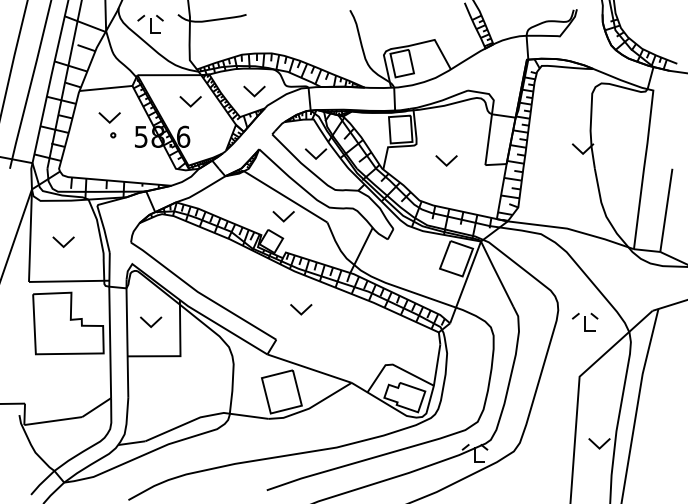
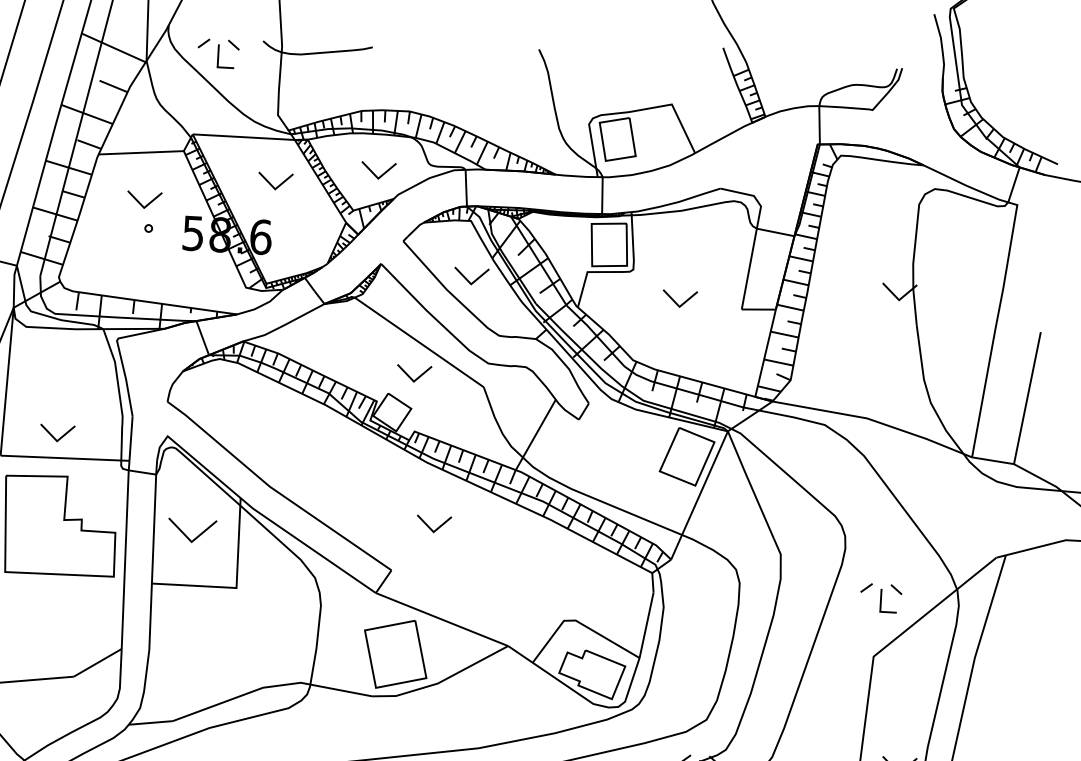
part: (63, 241) -> (57, 432), moved
part: (151, 321) -> (193, 529), size x1.4
part: (585, 321) -> (881, 597), moved

